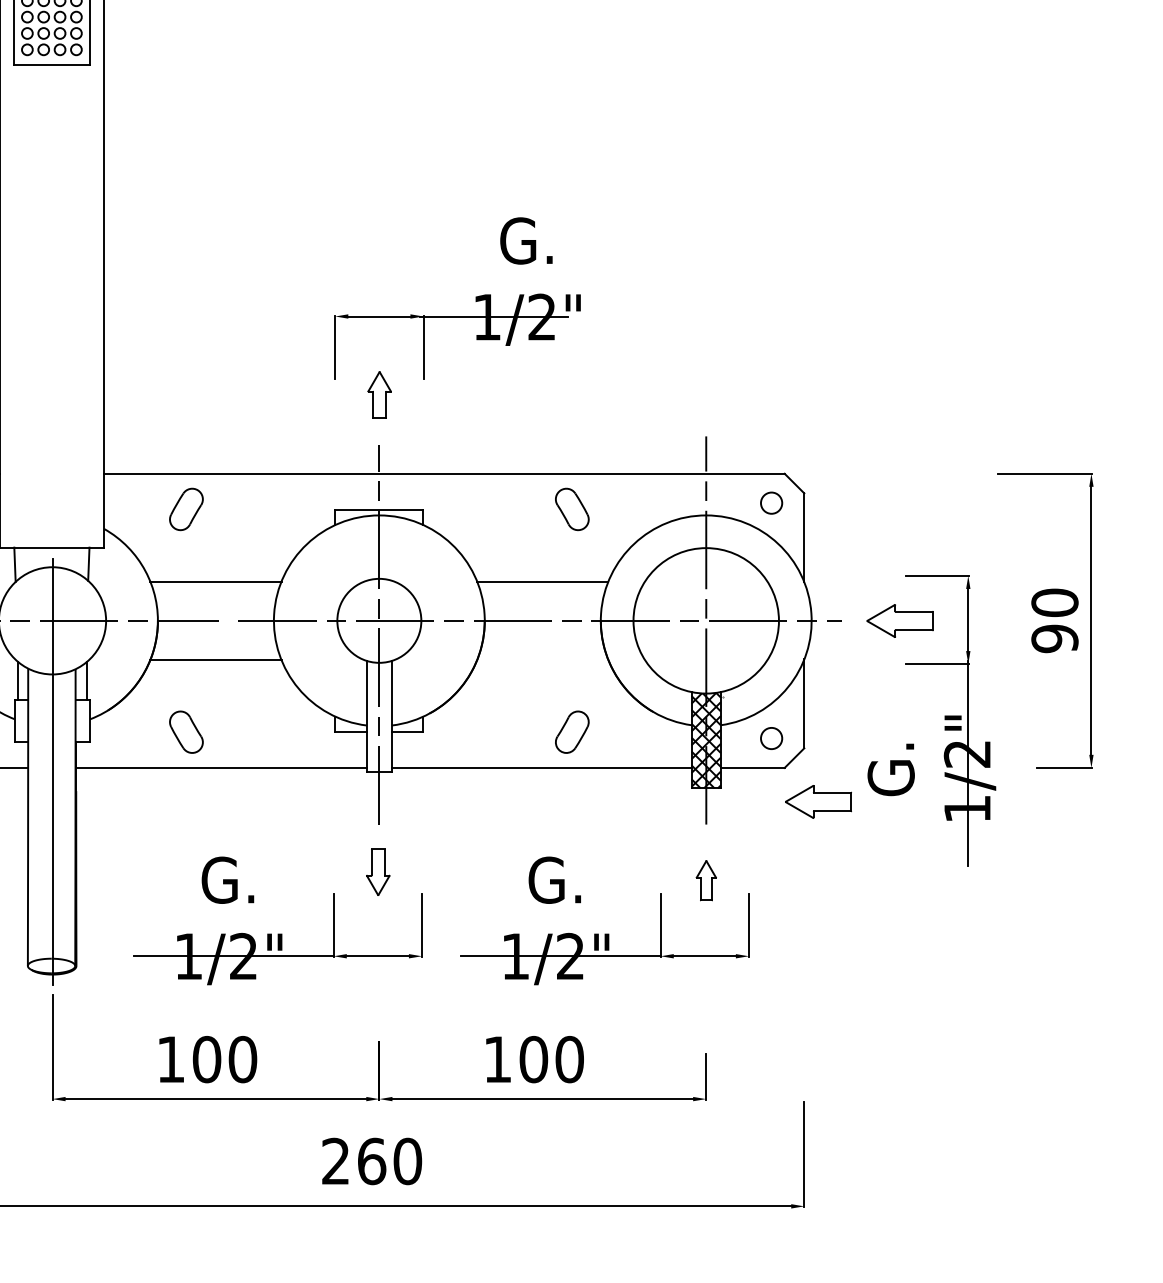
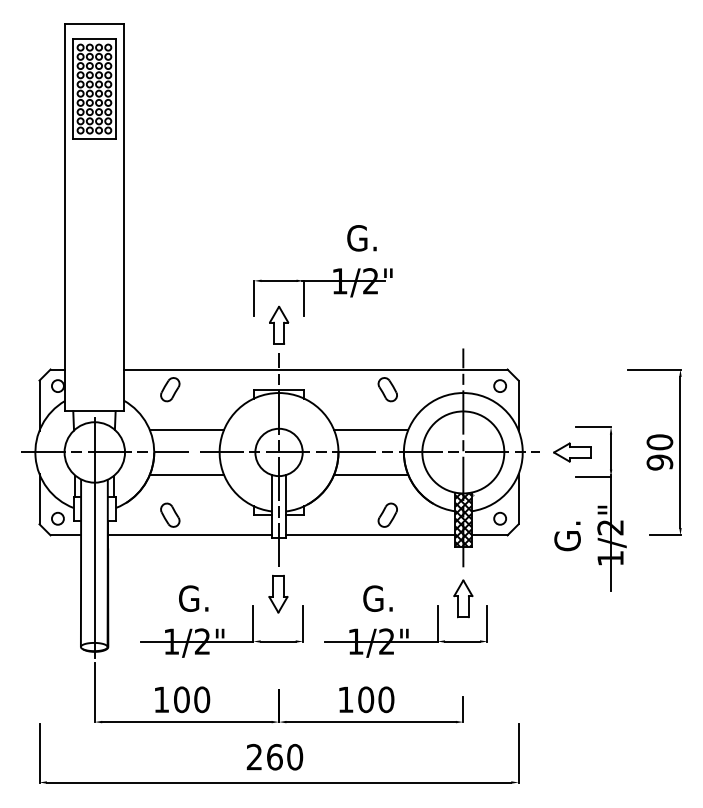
part: (380, 393) -> (279, 324), size x1.43
line: (543, 659) -> (371, 474), added
part: (818, 801) -> (526, 554), removed
part: (378, 872) -> (278, 594), size x1.43
part: (706, 879) -> (463, 598), size x1.67

